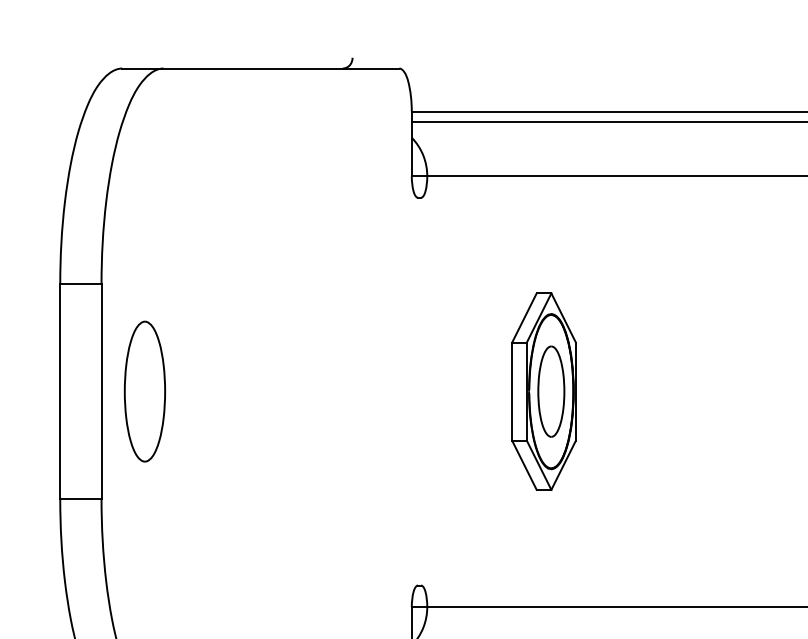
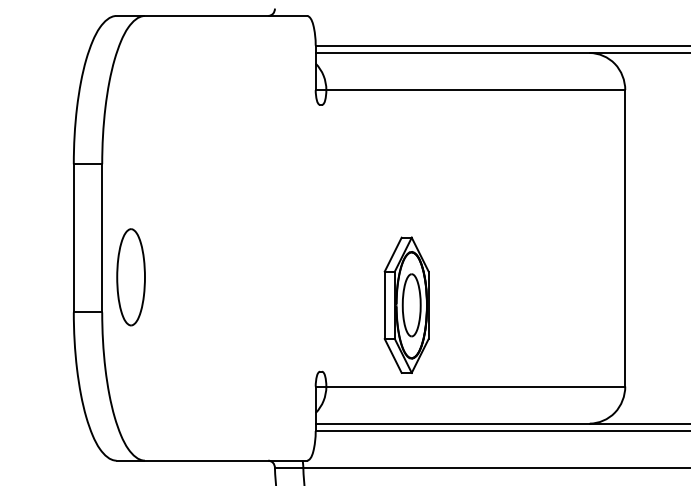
part: (543, 390) -> (406, 304), moved
part: (144, 391) -> (130, 277), moved

